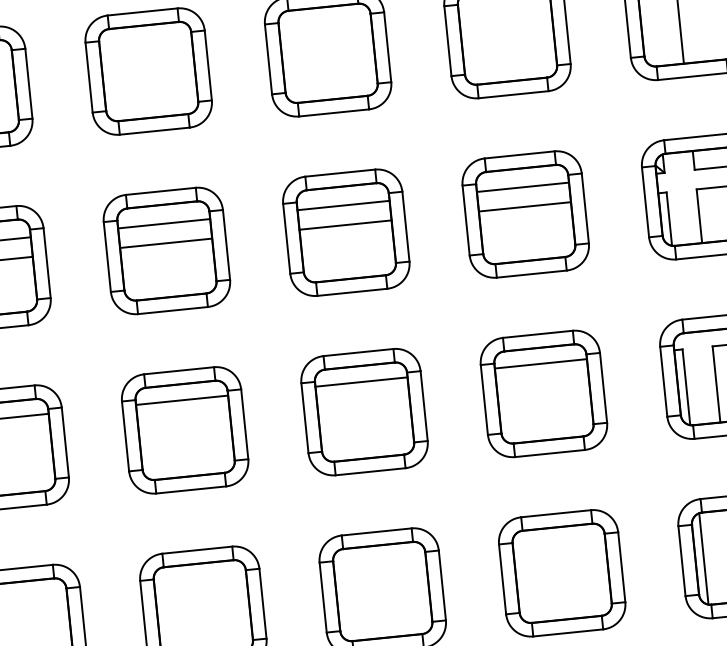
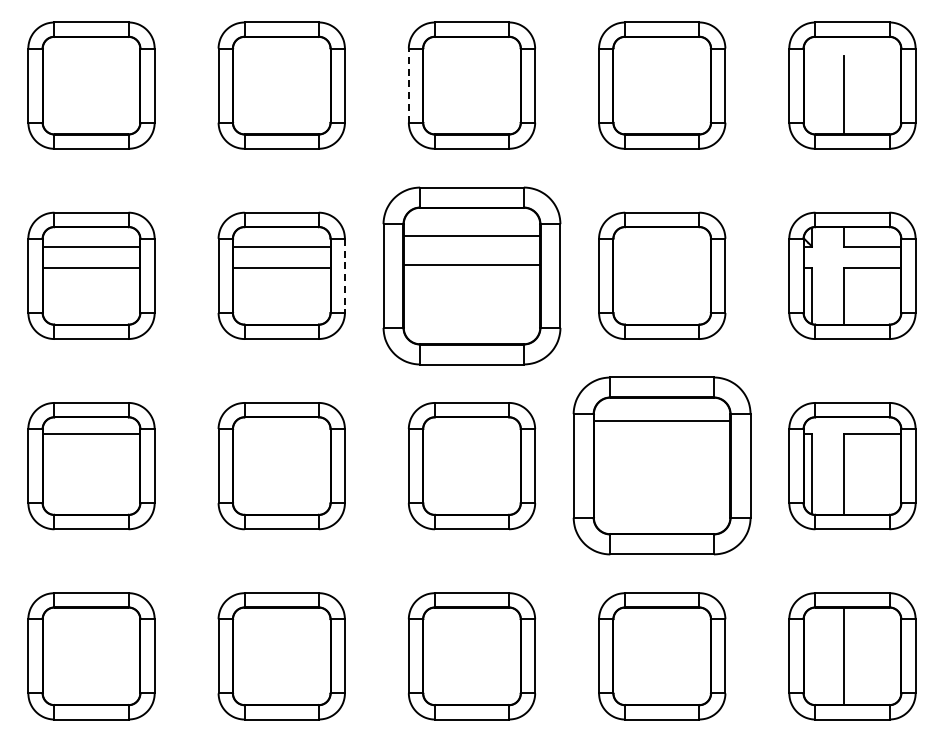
line: (268, 59) -> (408, 85), solid -> dashed
line: (522, 187) -> (661, 247), removed
line: (524, 206) -> (661, 267), removed
part: (345, 232) -> (471, 275), size x1.4
line: (226, 245) -> (344, 276), solid -> dashed
line: (361, 382) -> (471, 434), removed
part: (544, 394) -> (662, 466), size x1.4
line: (181, 400) -> (281, 434), removed
line: (703, 559) -> (812, 656), removed

